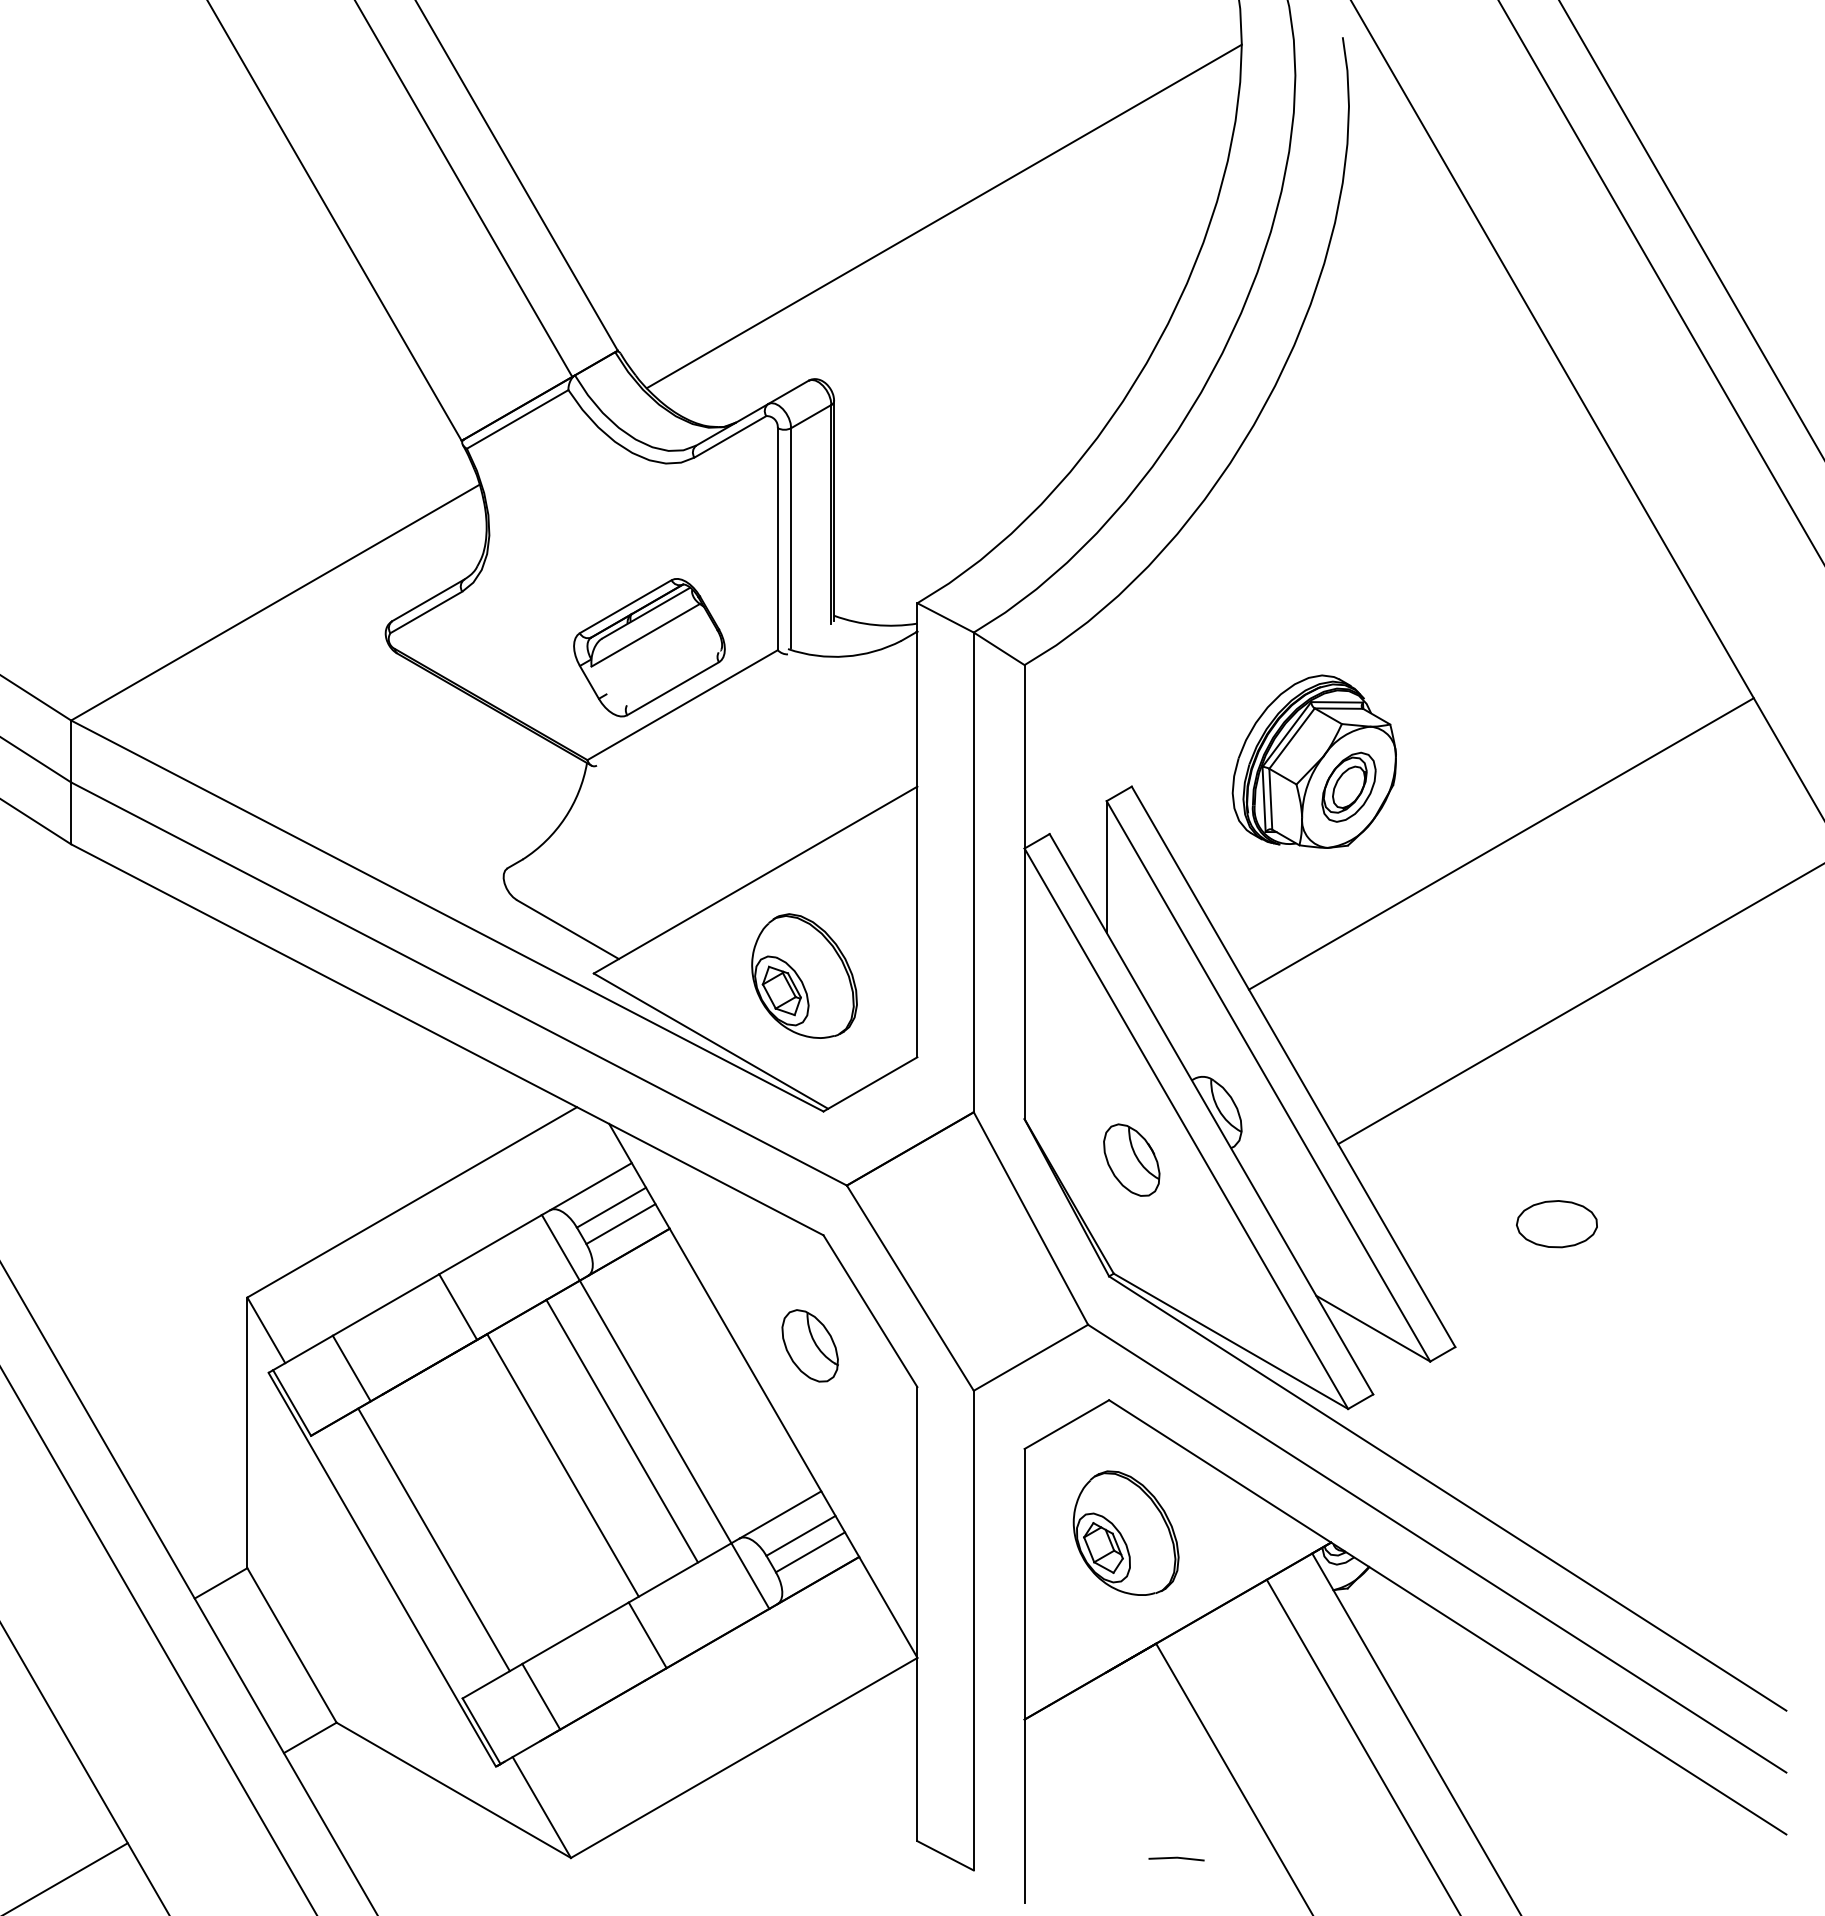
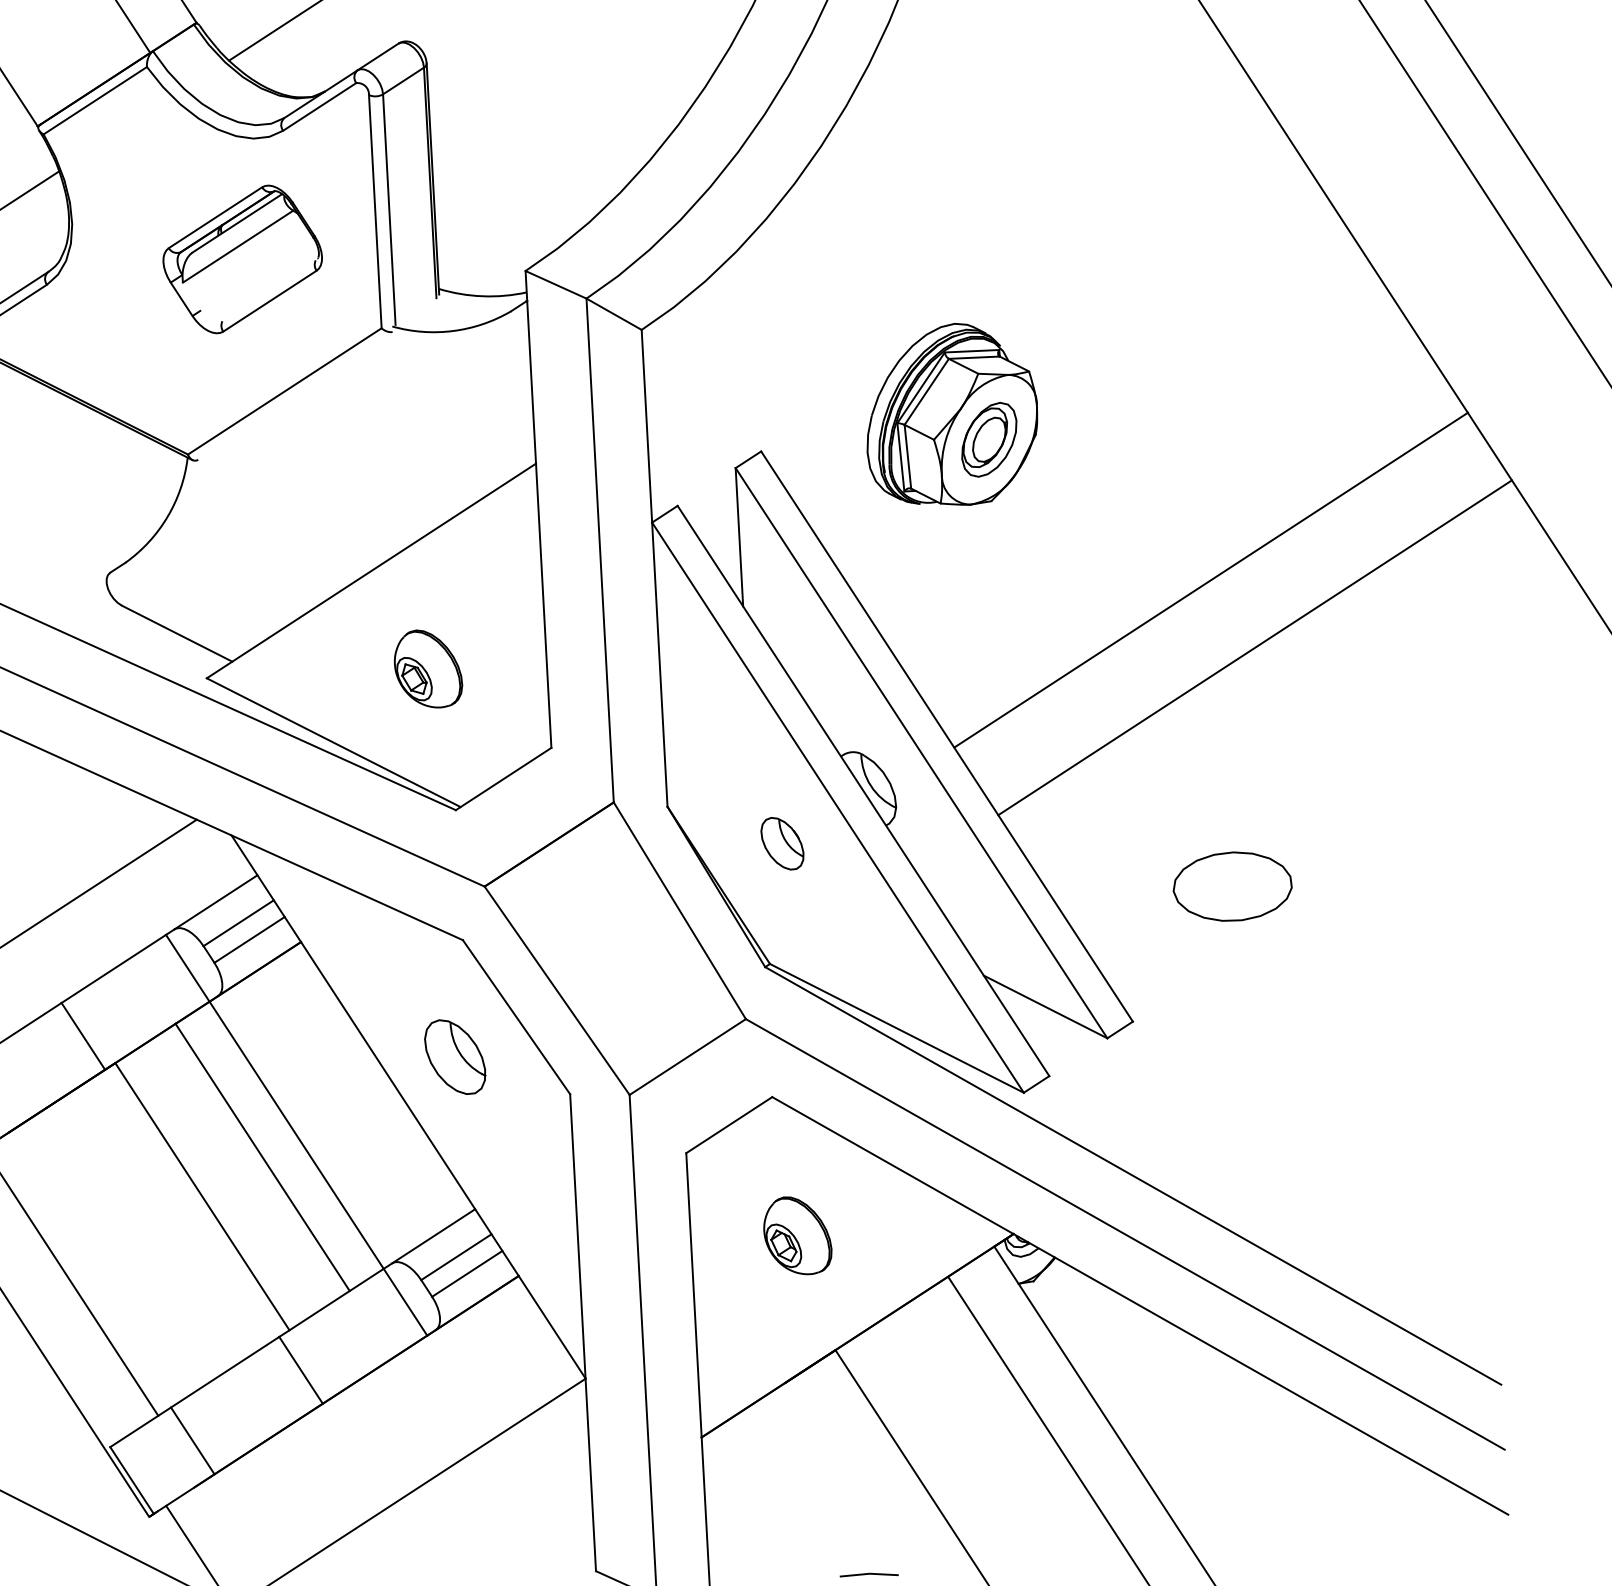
part: (649, 647) -> (242, 259), moved
line: (1500, 843) -> (1210, 579), moved
part: (804, 975) -> (428, 668), size x0.6
part: (1131, 1159) -> (782, 843), size x0.7
part: (1556, 1224) -> (1232, 887), size x1.4
part: (1125, 1532) -> (797, 1235), size x0.6

